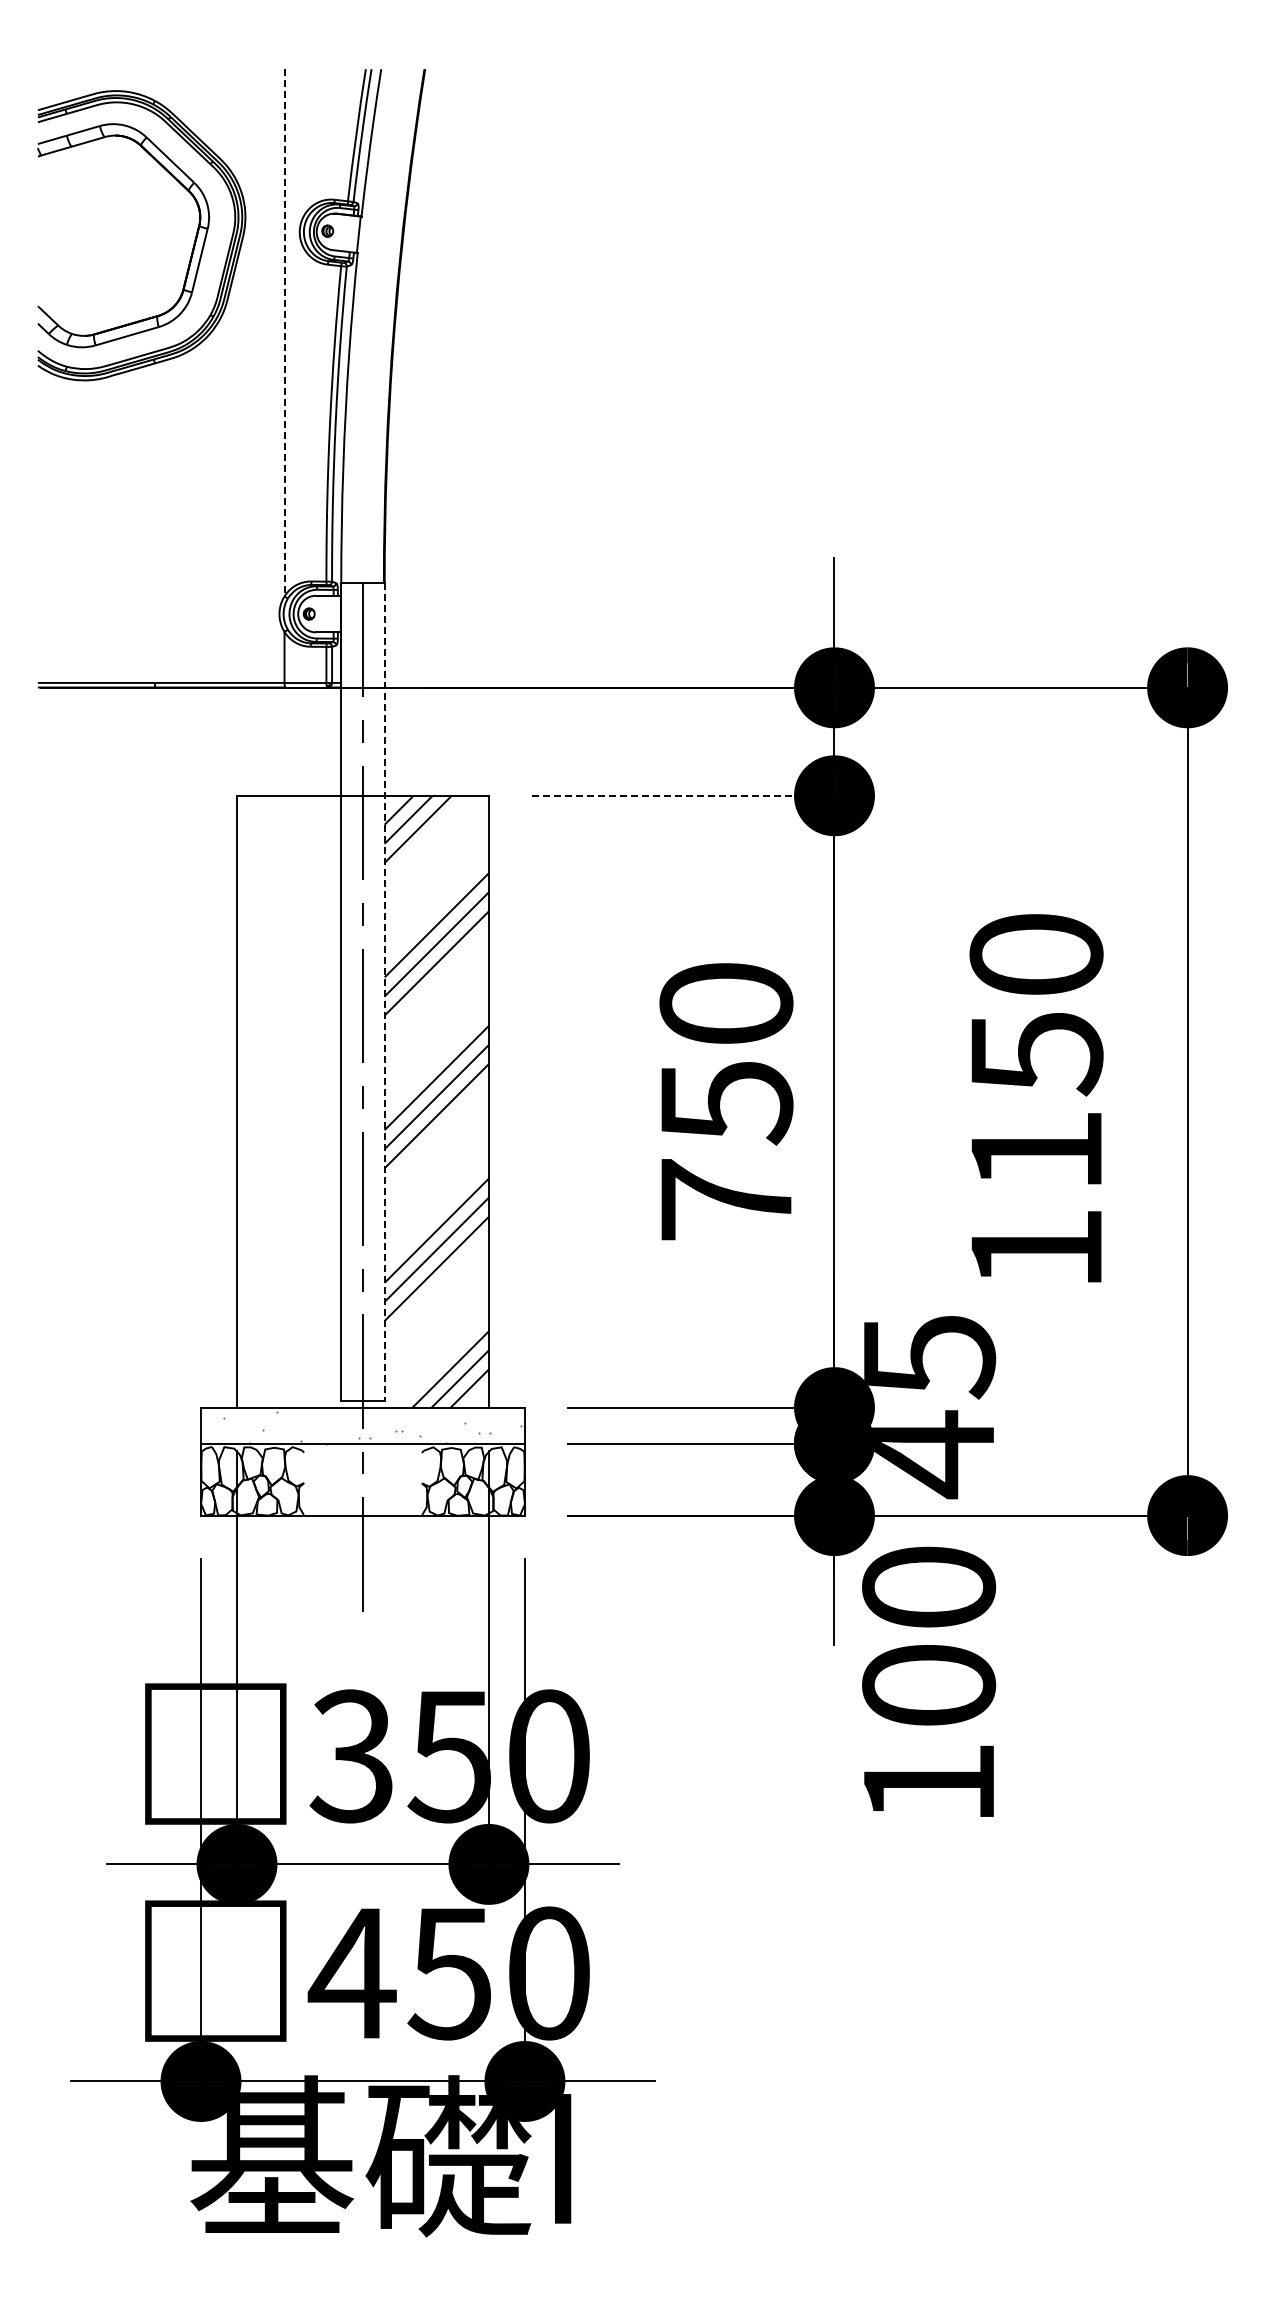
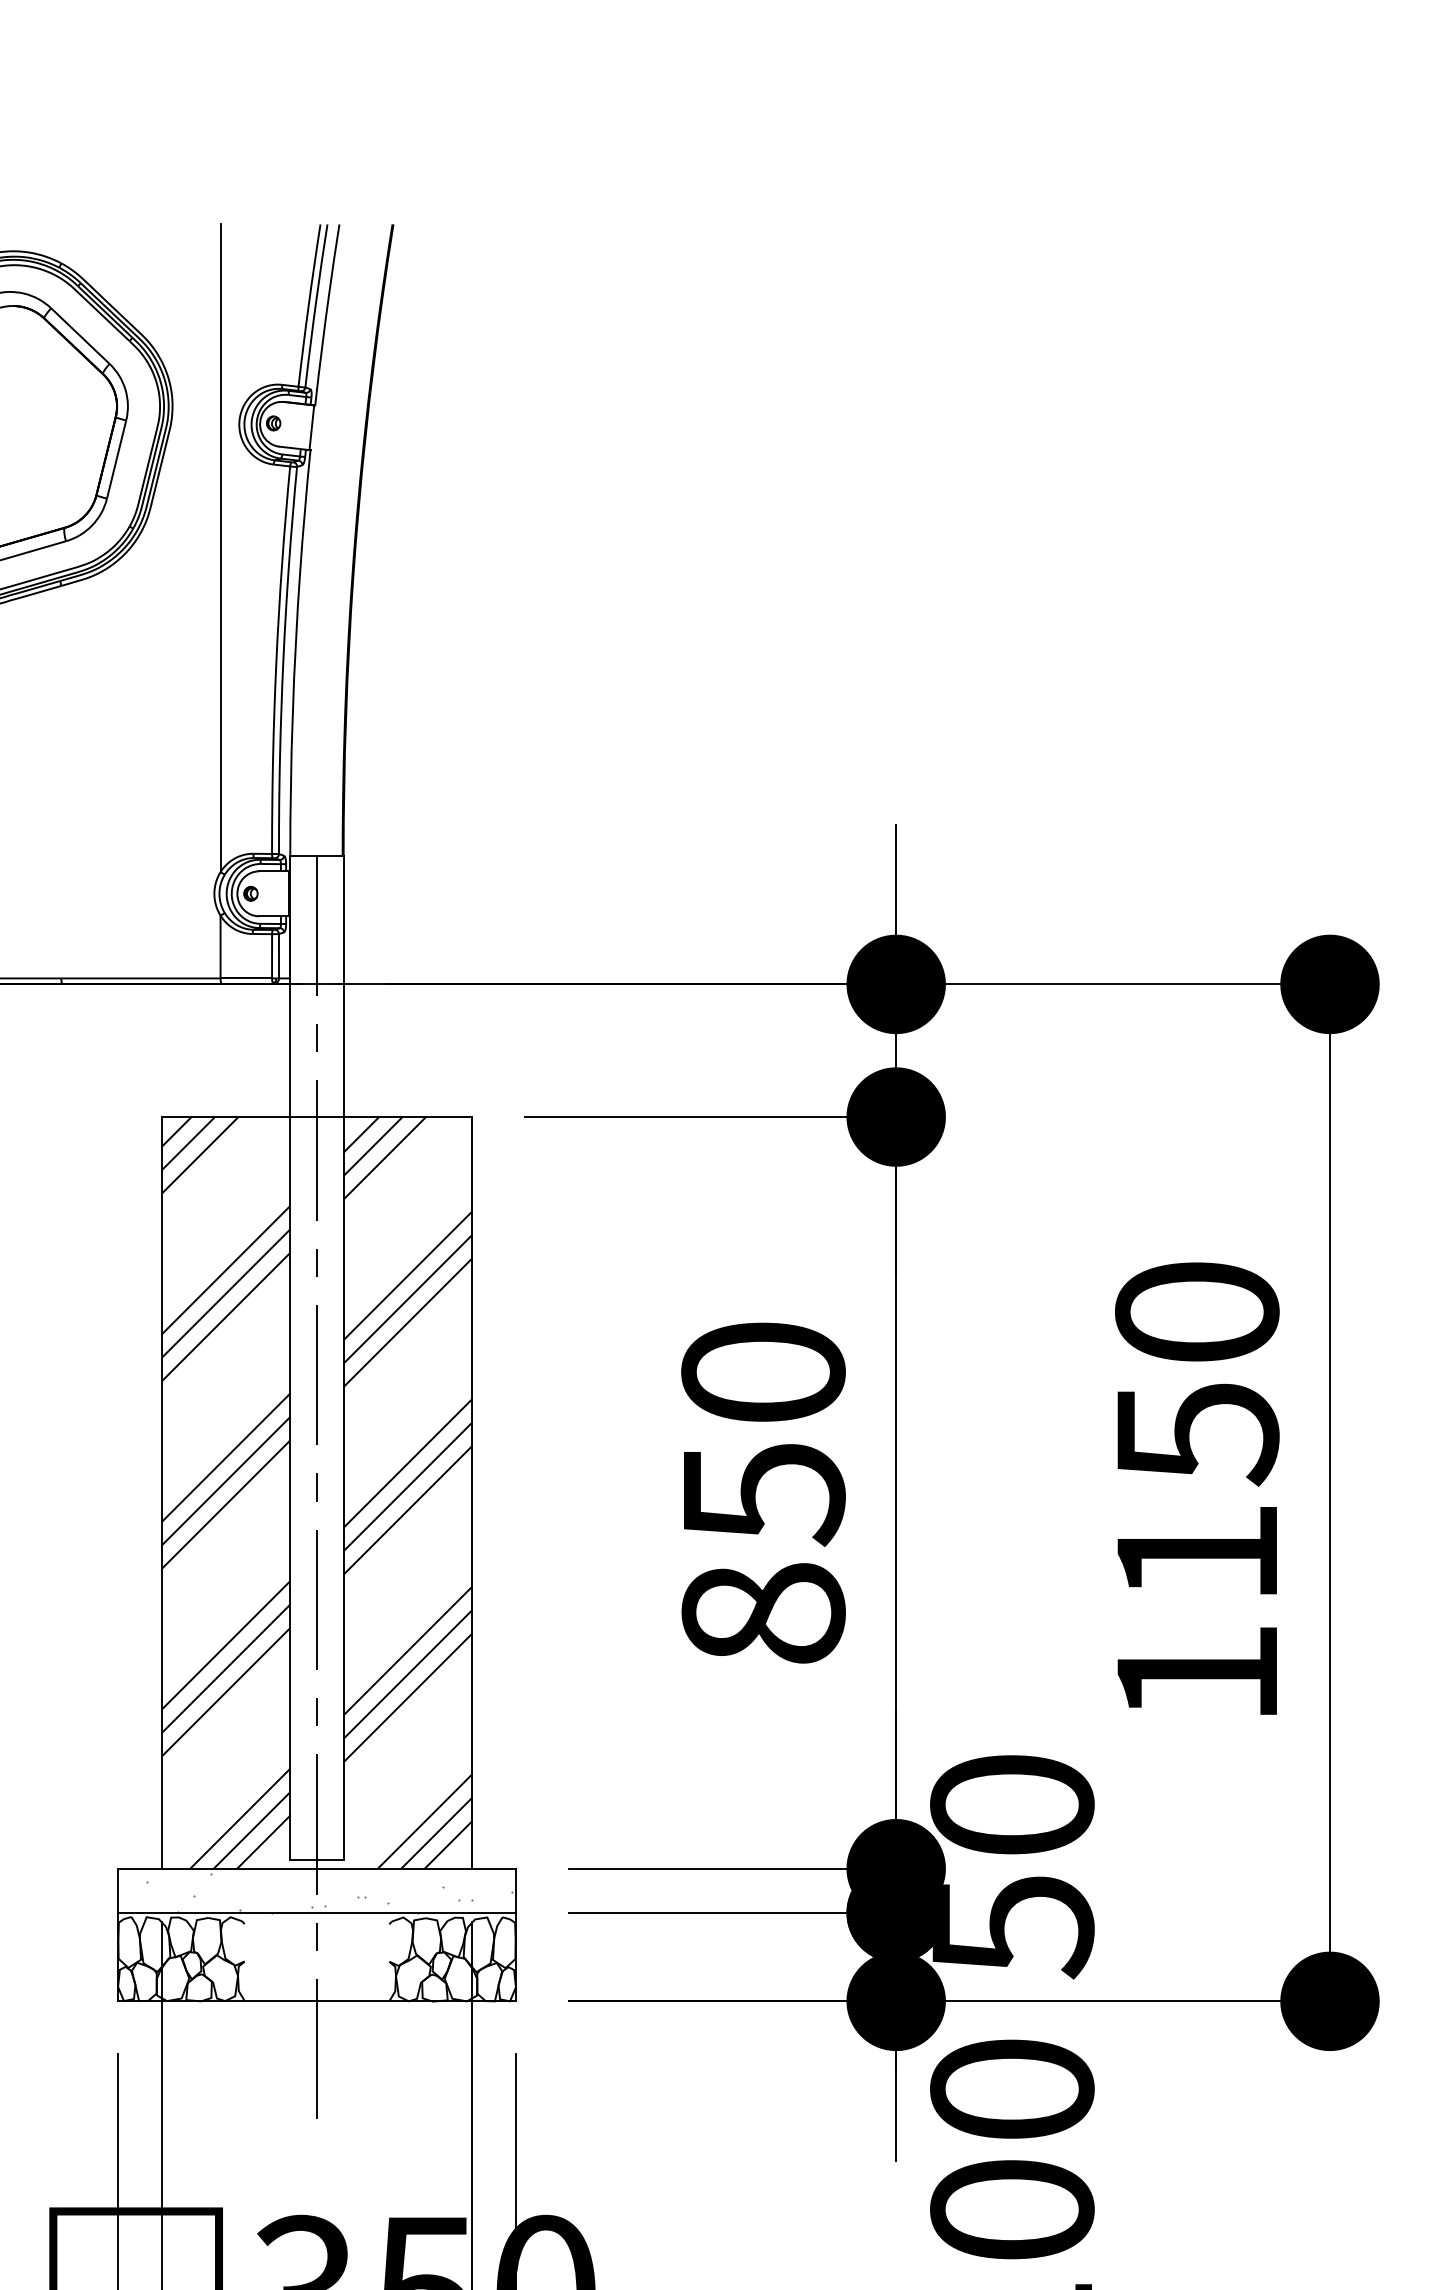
line: (284, 332) -> (220, 547), dashed -> solid
line: (683, 795) -> (710, 1116), dashed -> solid
line: (384, 991) -> (343, 1357), dashed -> solid
text: (1036, 1098) -> (1197, 1488), moved
hatch: (289, 1101) -> (226, 1492), added
text: (726, 1199) -> (763, 1613), 750 -> 850
text: (929, 1407) -> (1012, 1868), 45 -> 50

